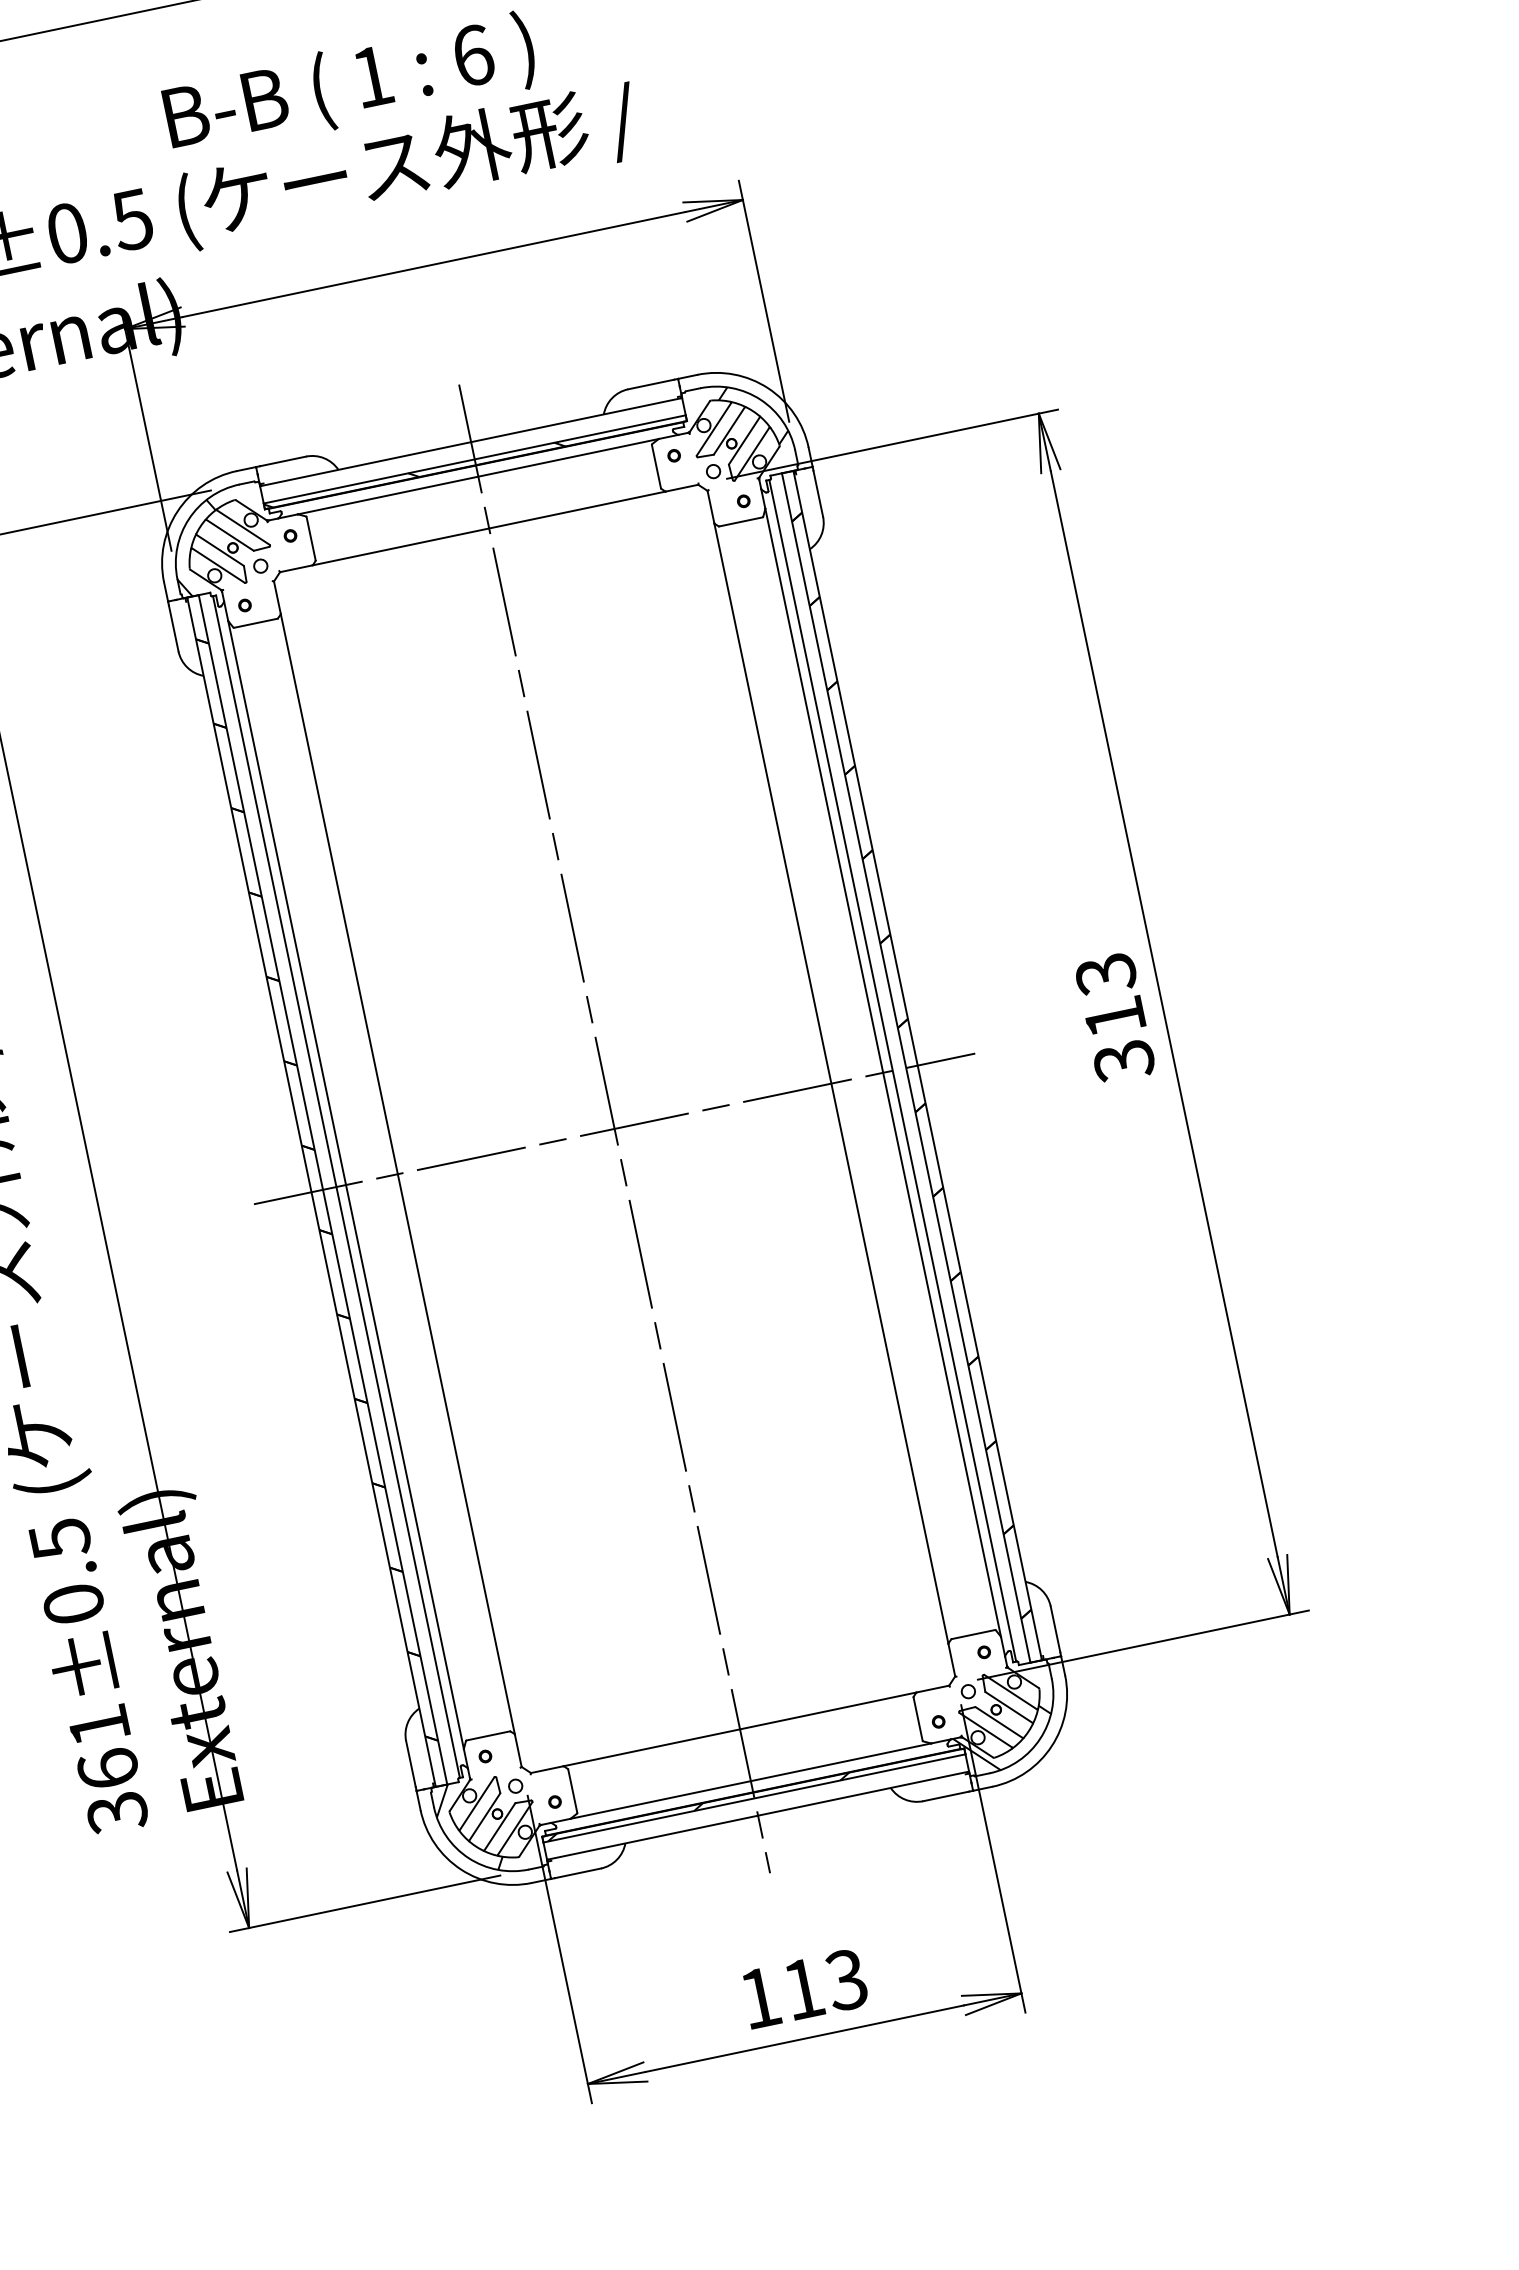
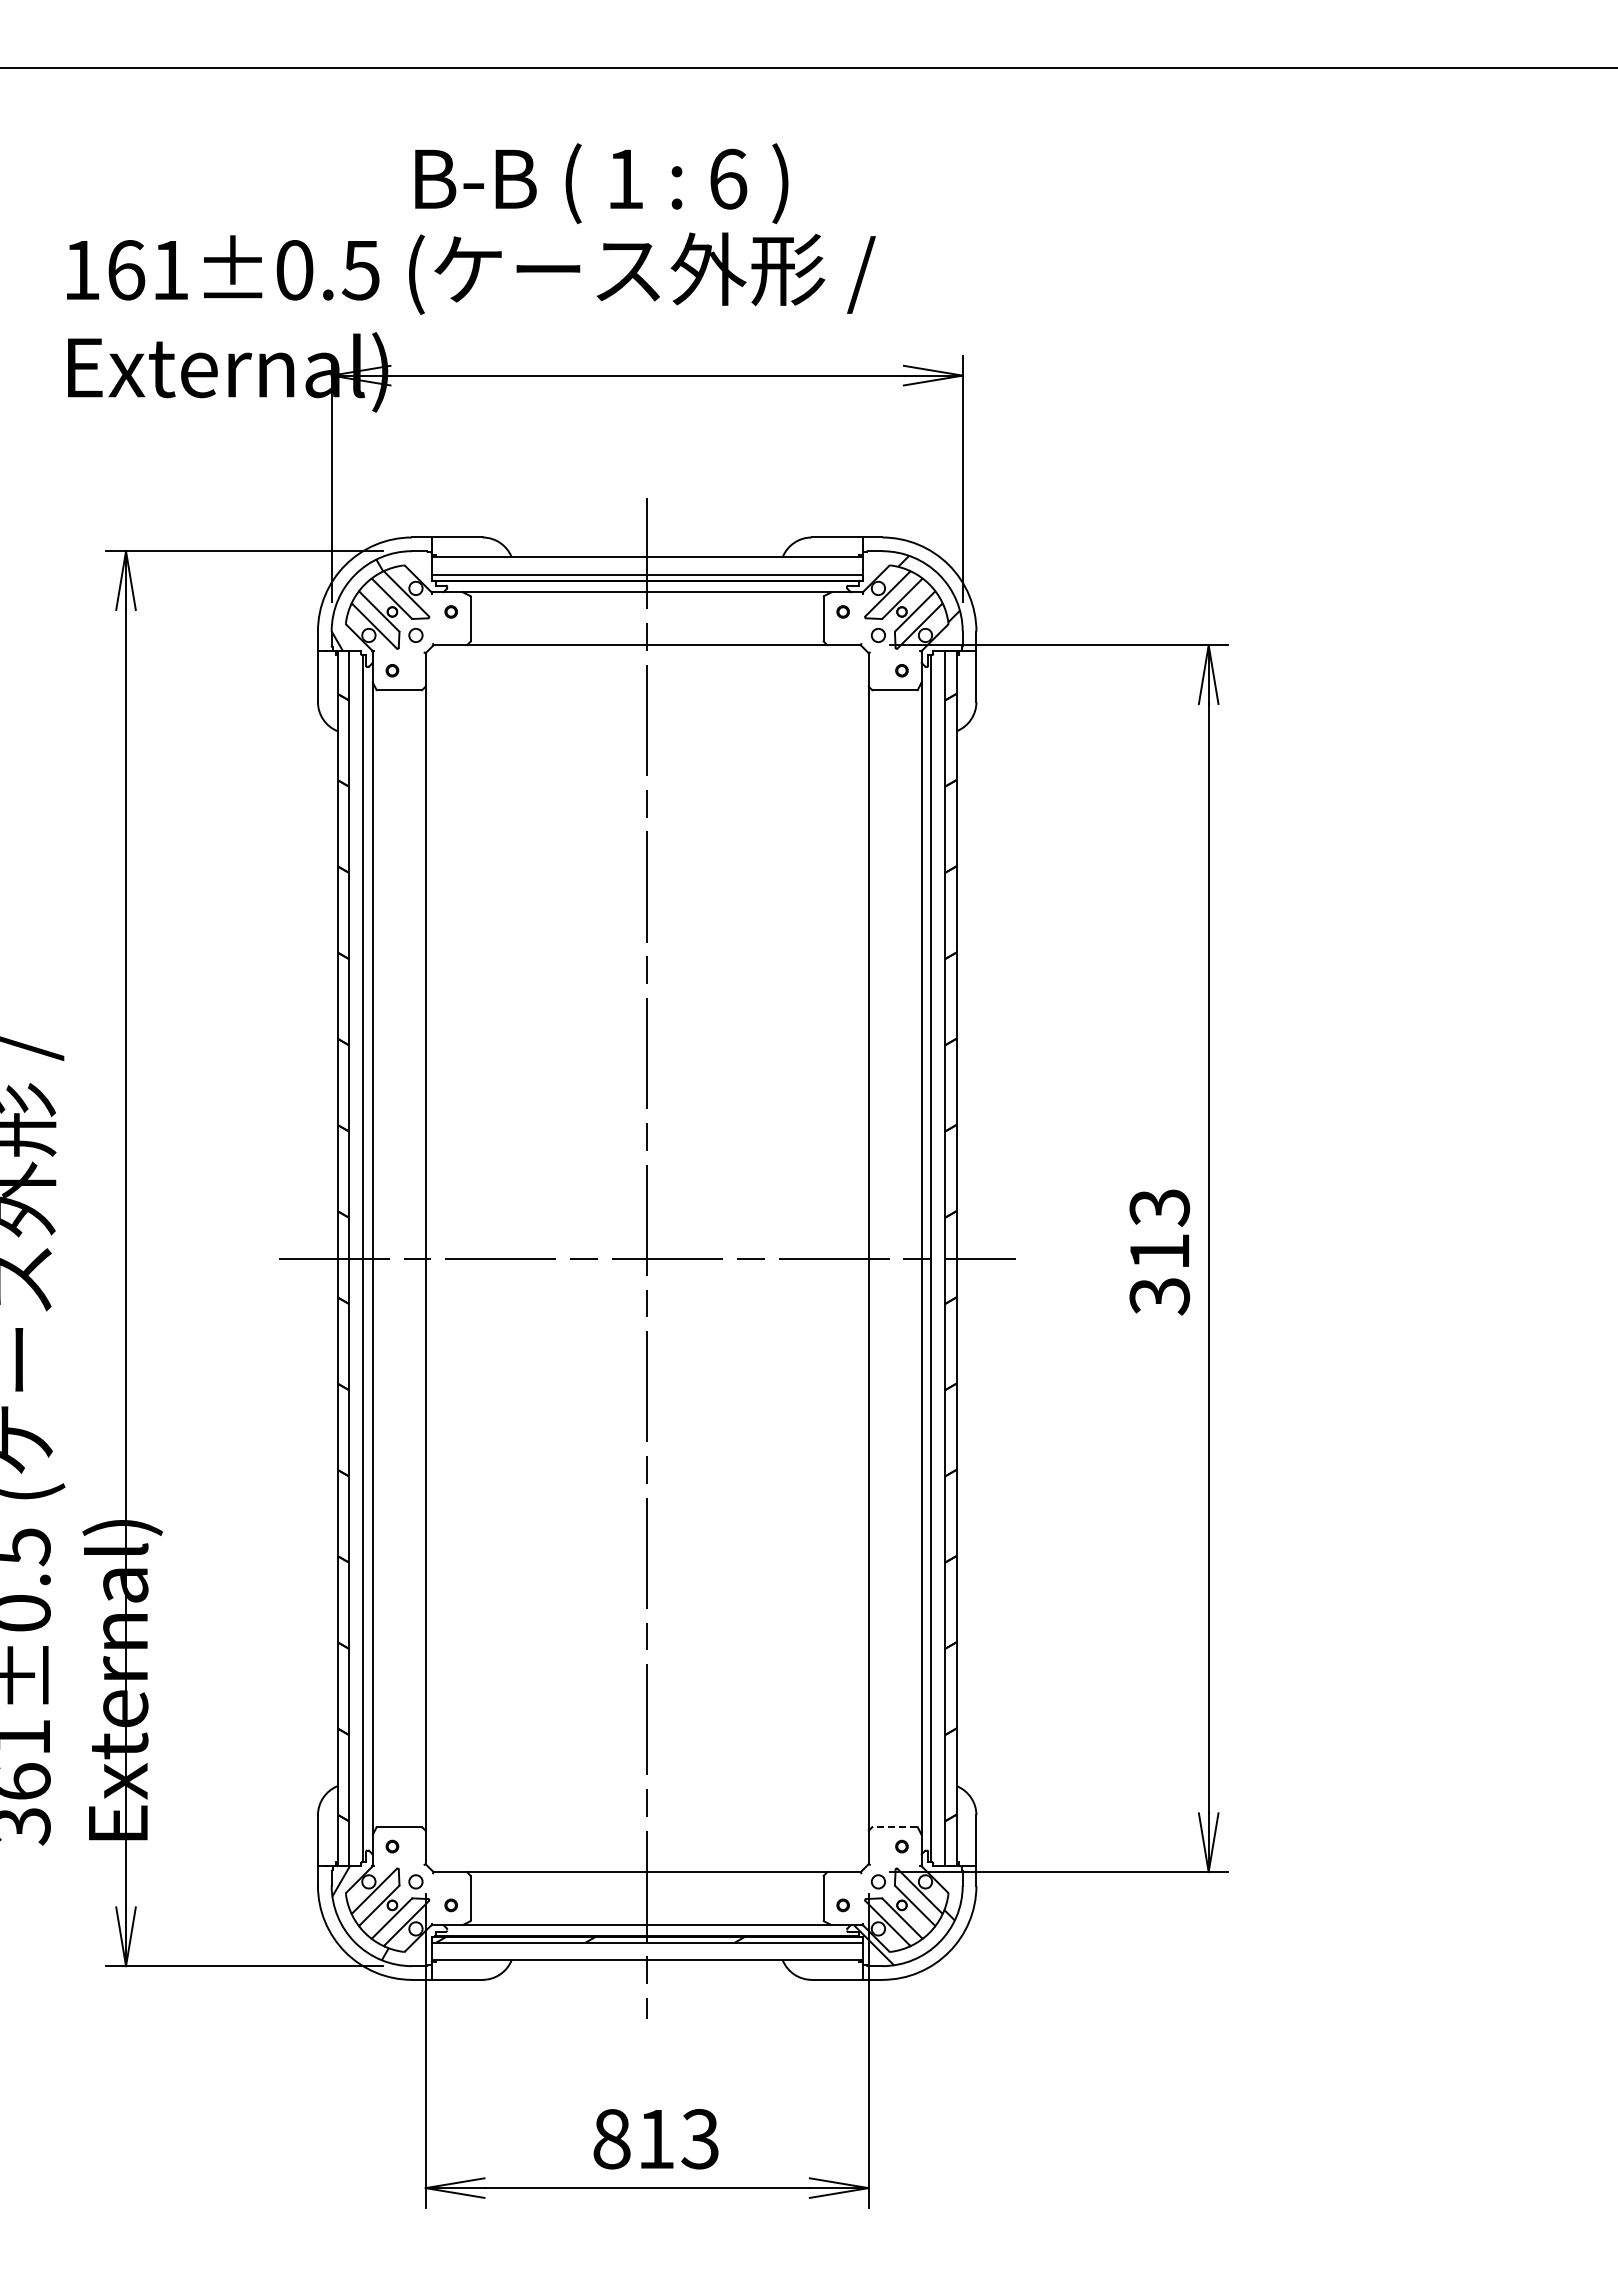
hatch: (413, 474) -> (584, 577), removed
line: (973, 1635) -> (894, 1827), solid -> dashed
text: (759, 1998) -> (611, 2139), 113 -> 813

